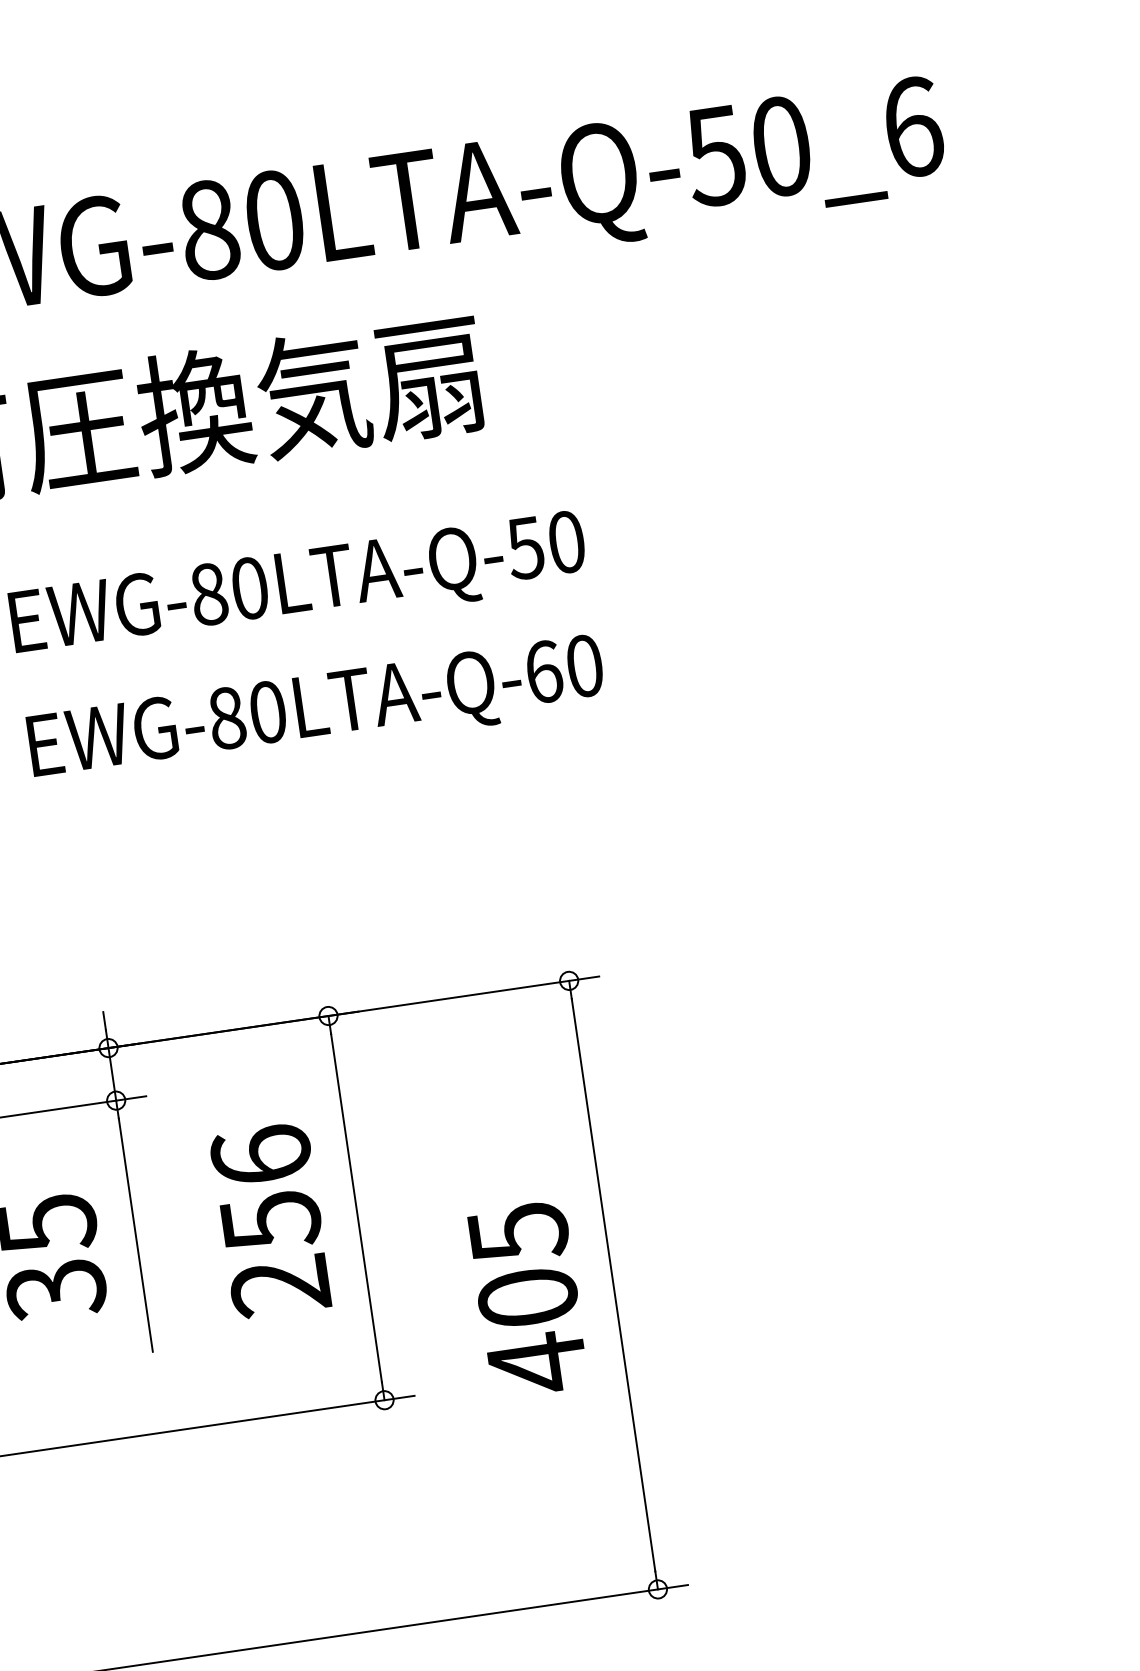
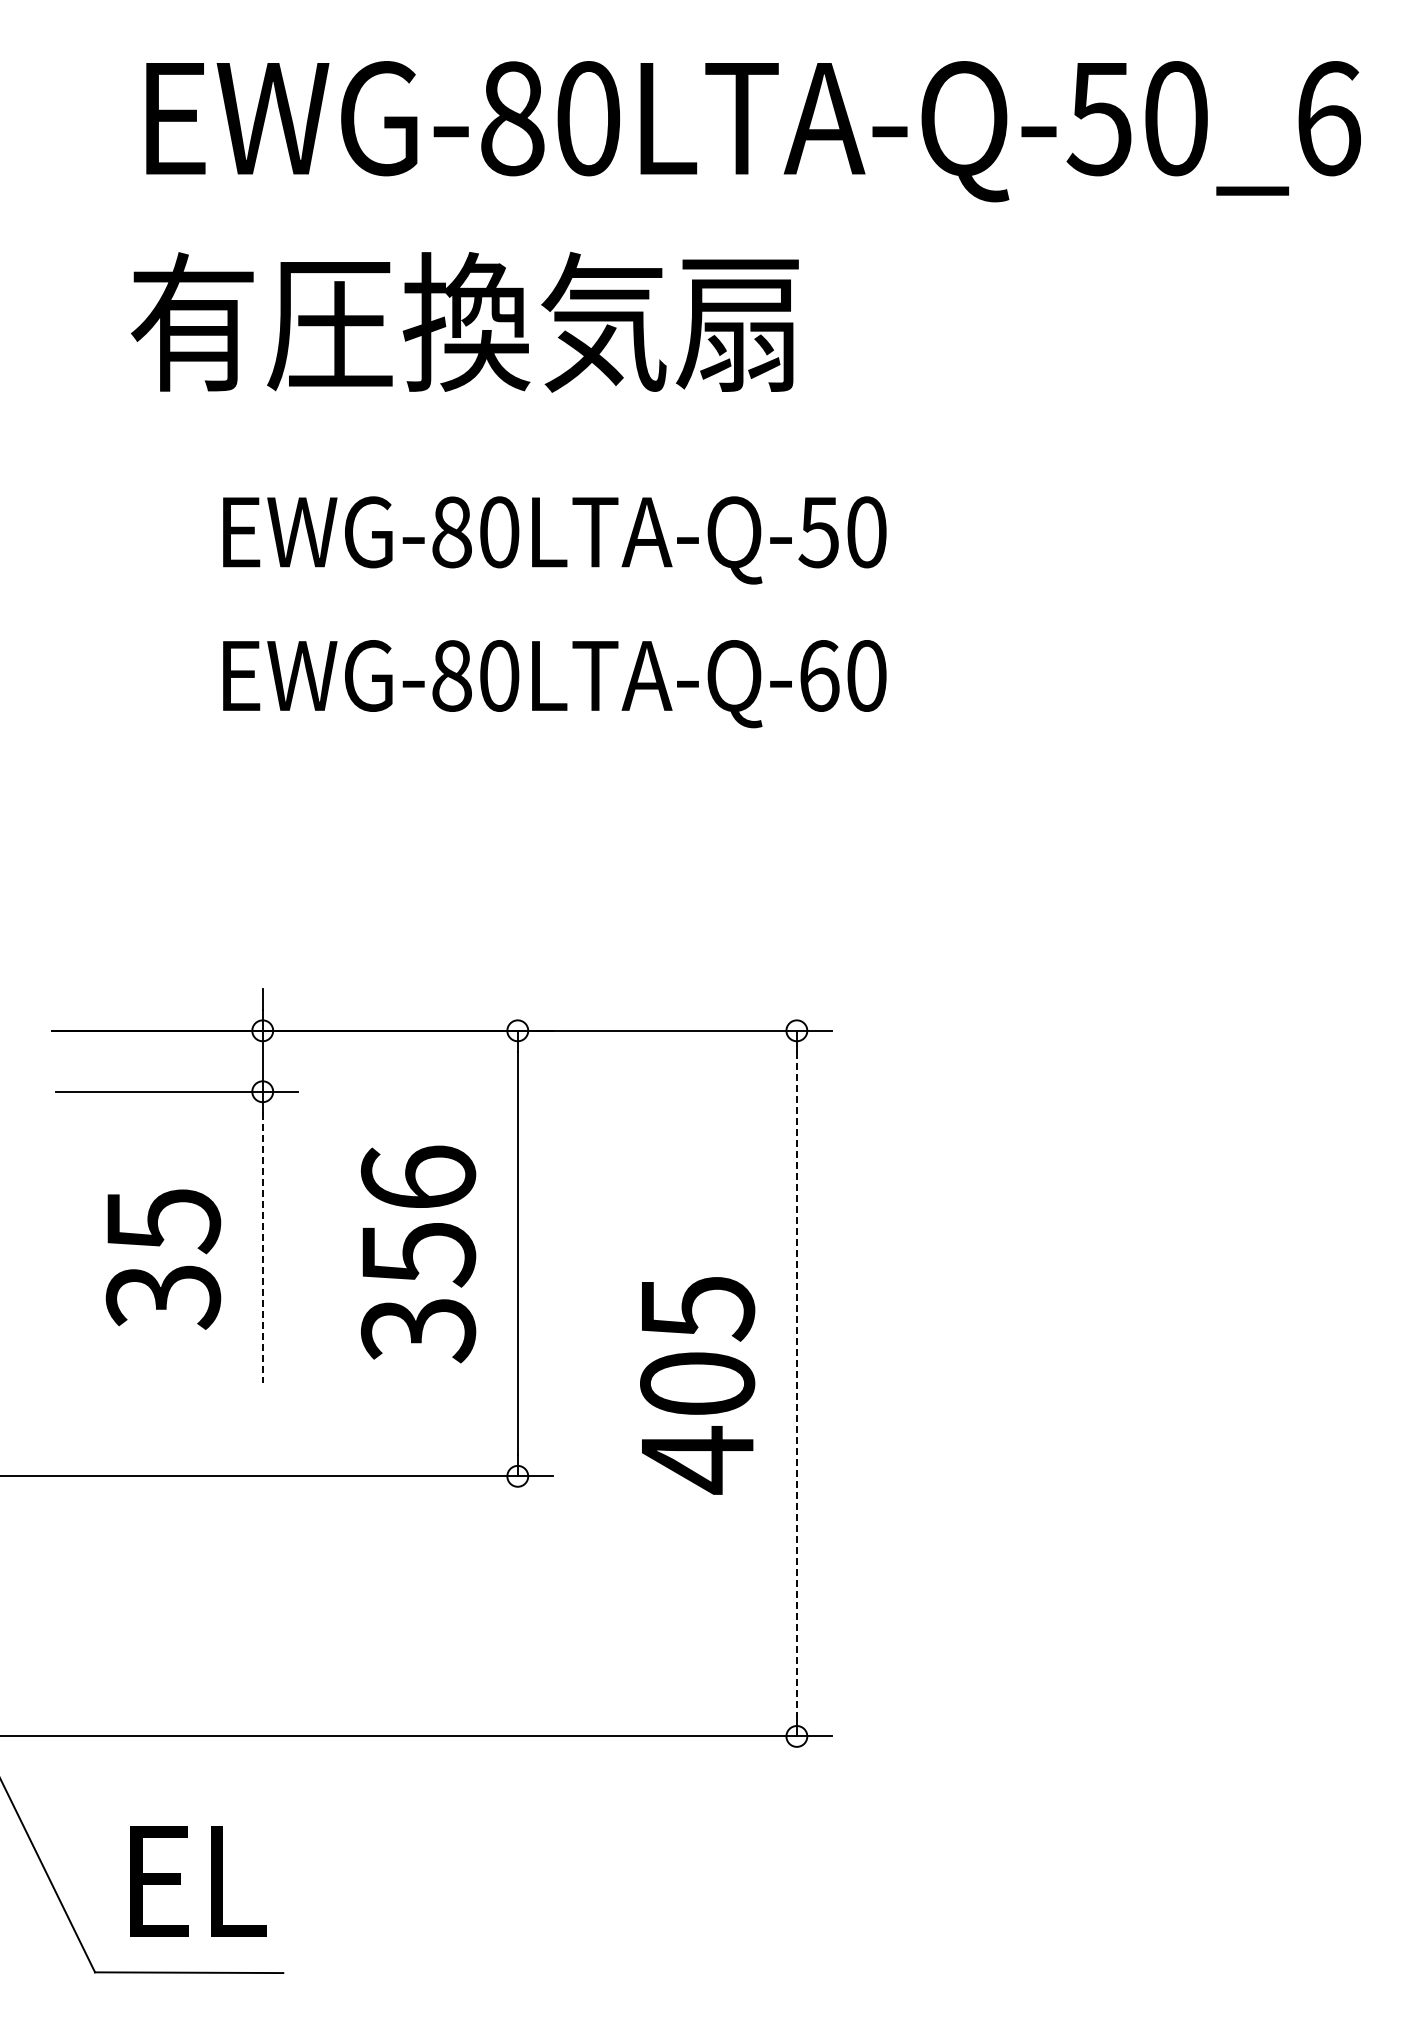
line: (135, 1235) -> (262, 1248), solid -> dashed
line: (613, 1285) -> (796, 1383), solid -> dashed
text: (280, 1286) -> (418, 1330), 256 -> 356

